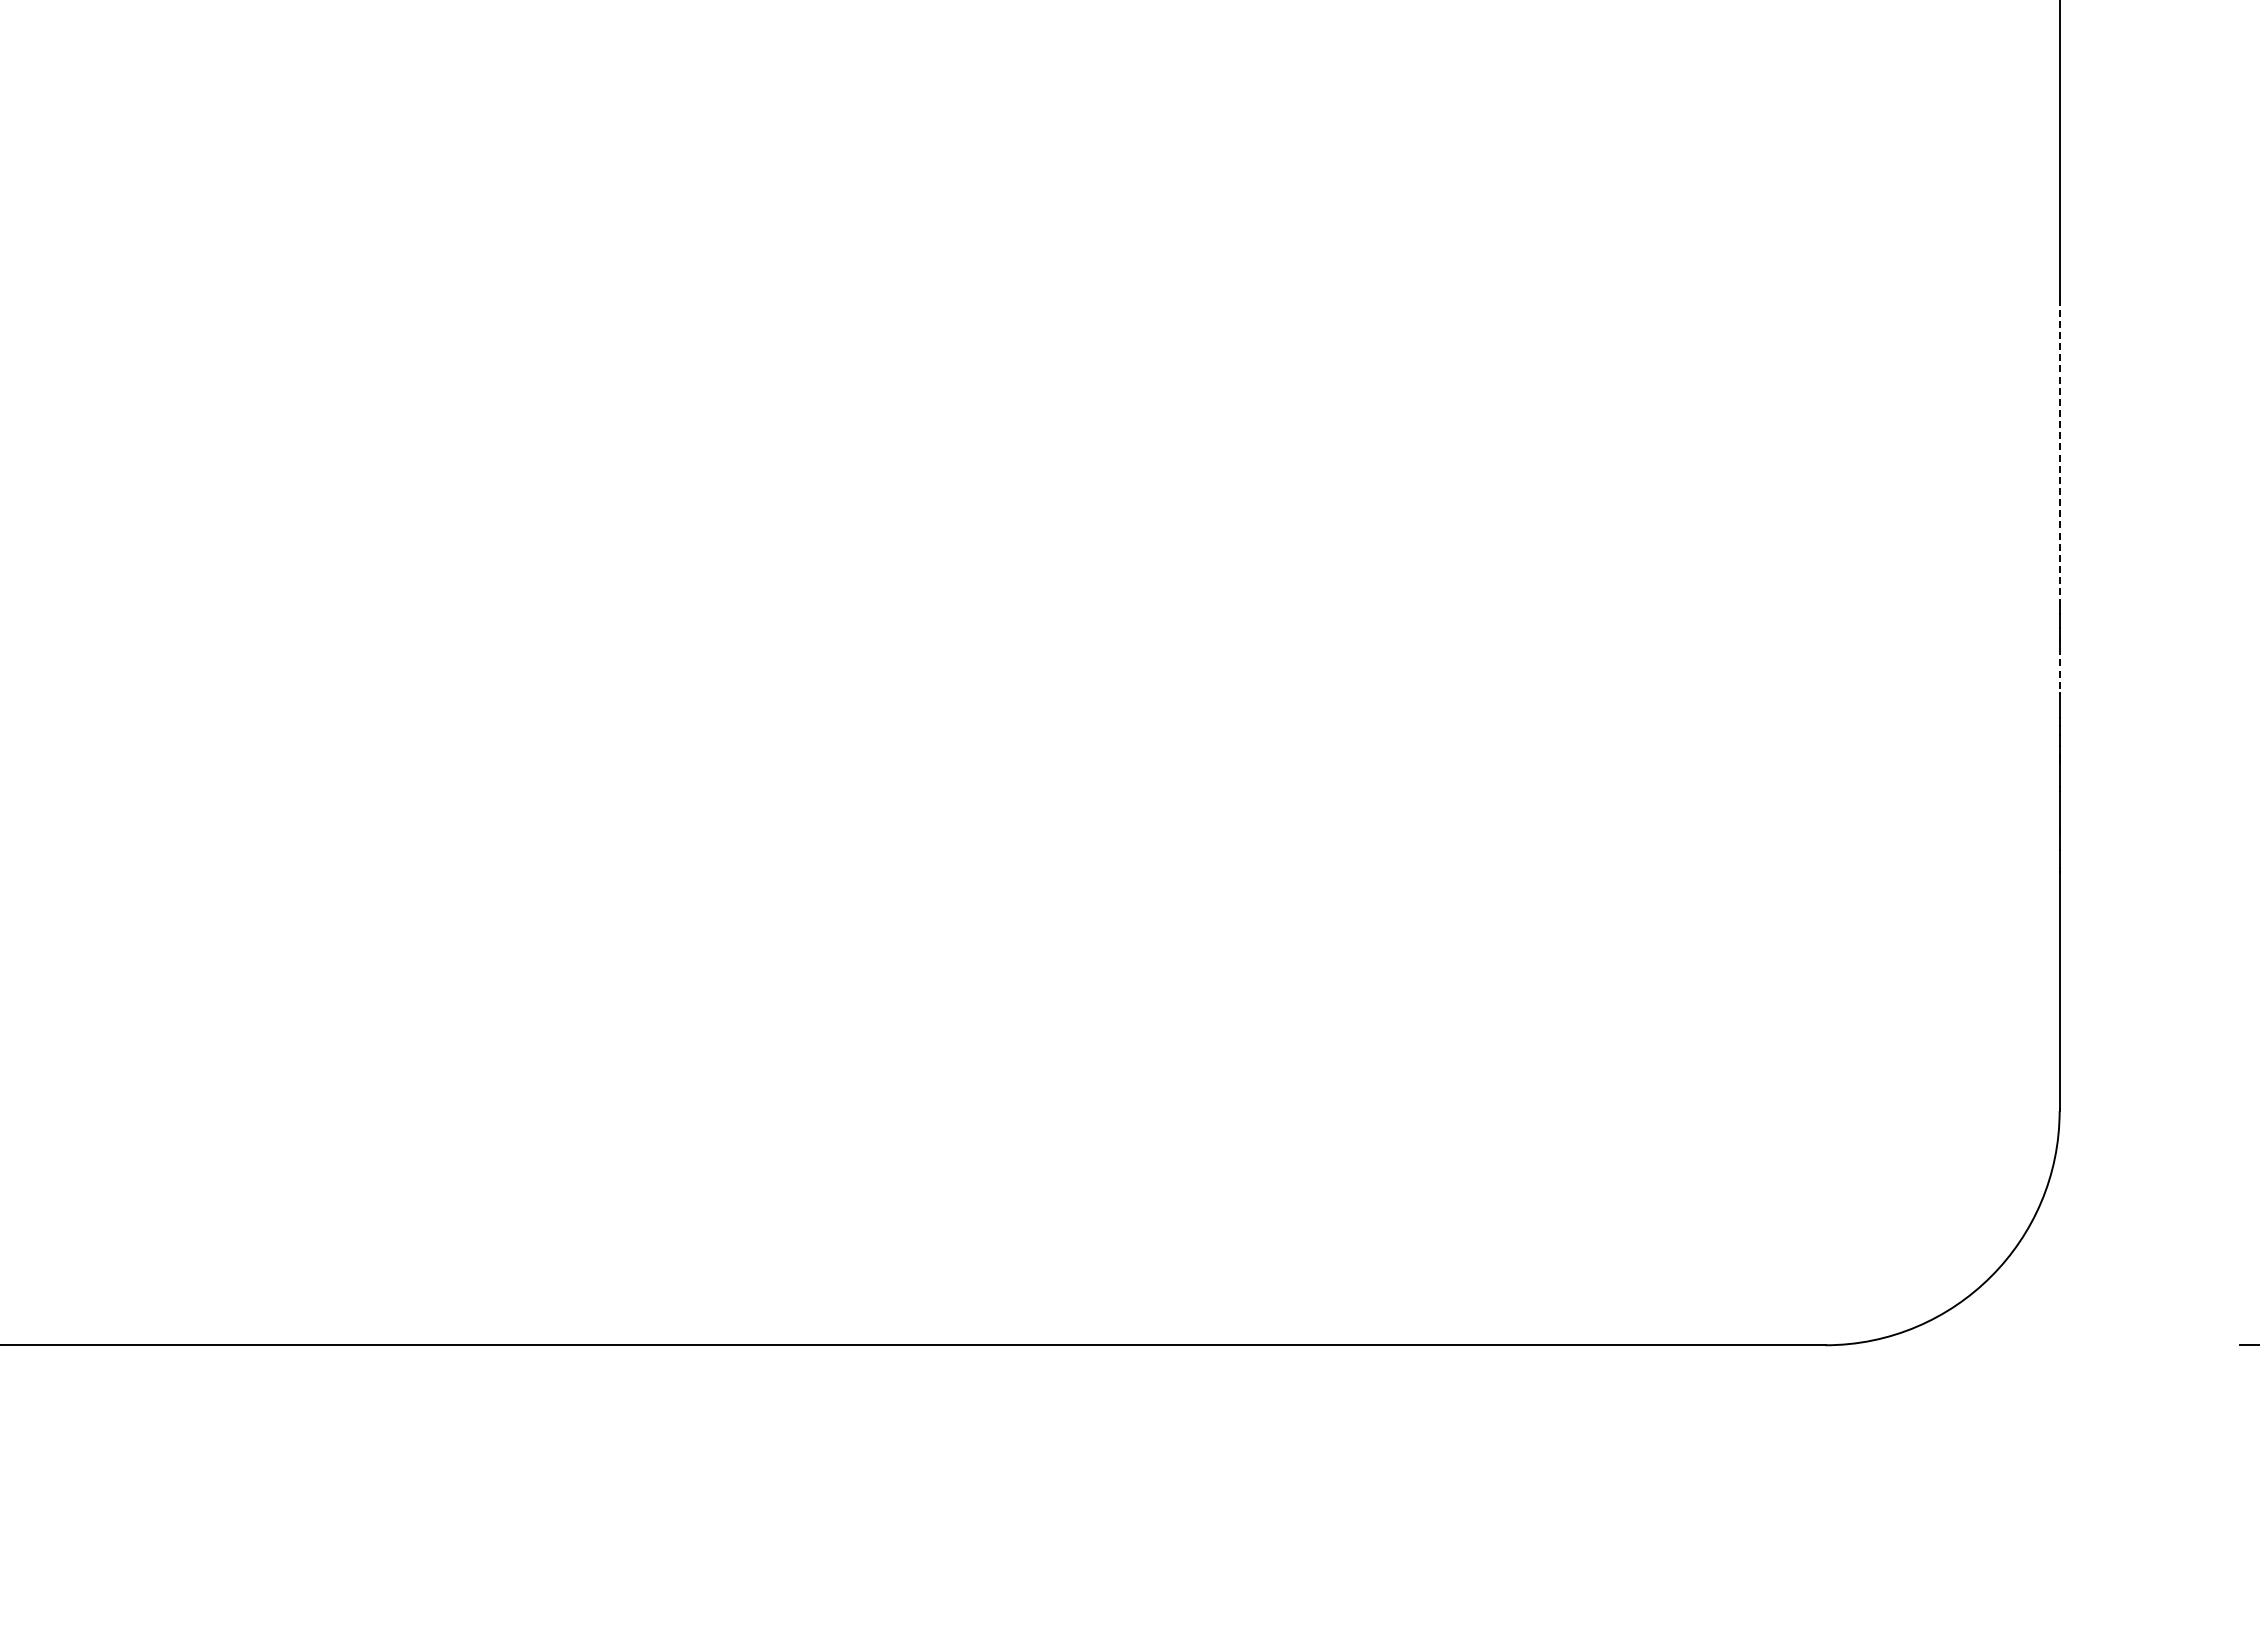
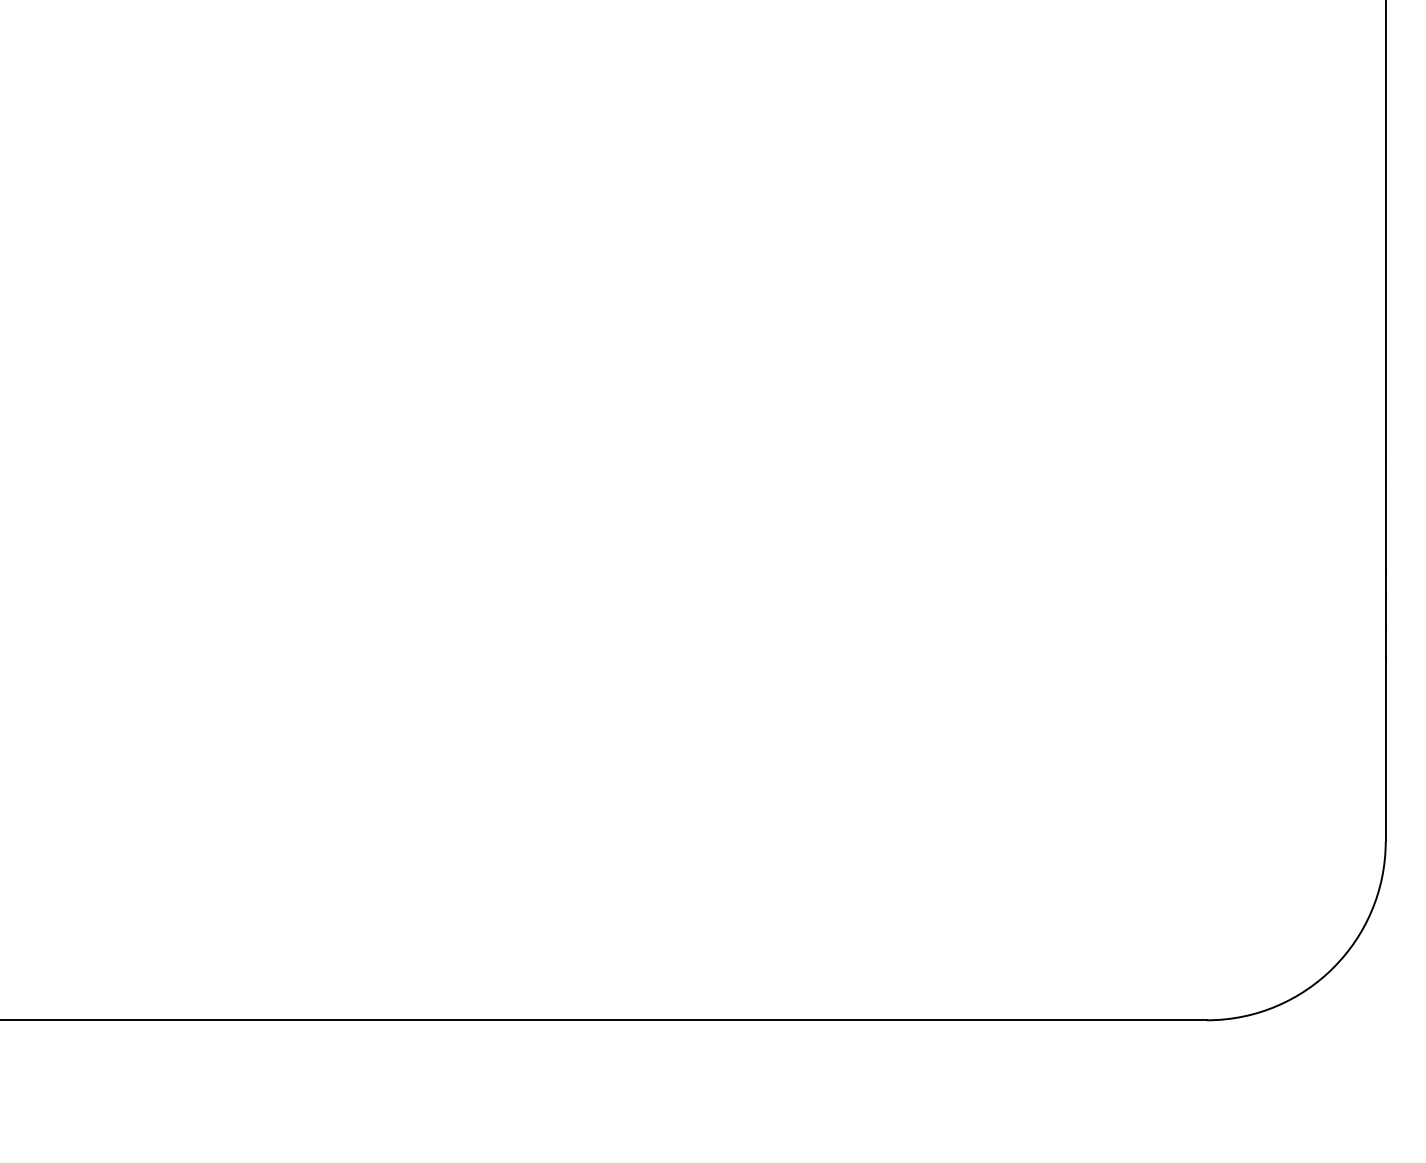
line: (2059, 452) -> (1385, 338), dashed -> solid
line: (2059, 670) -> (1385, 504), dashed -> solid

